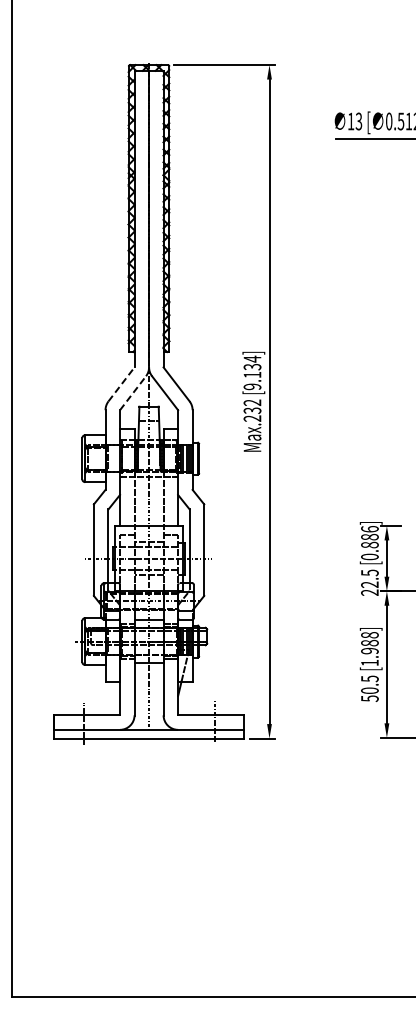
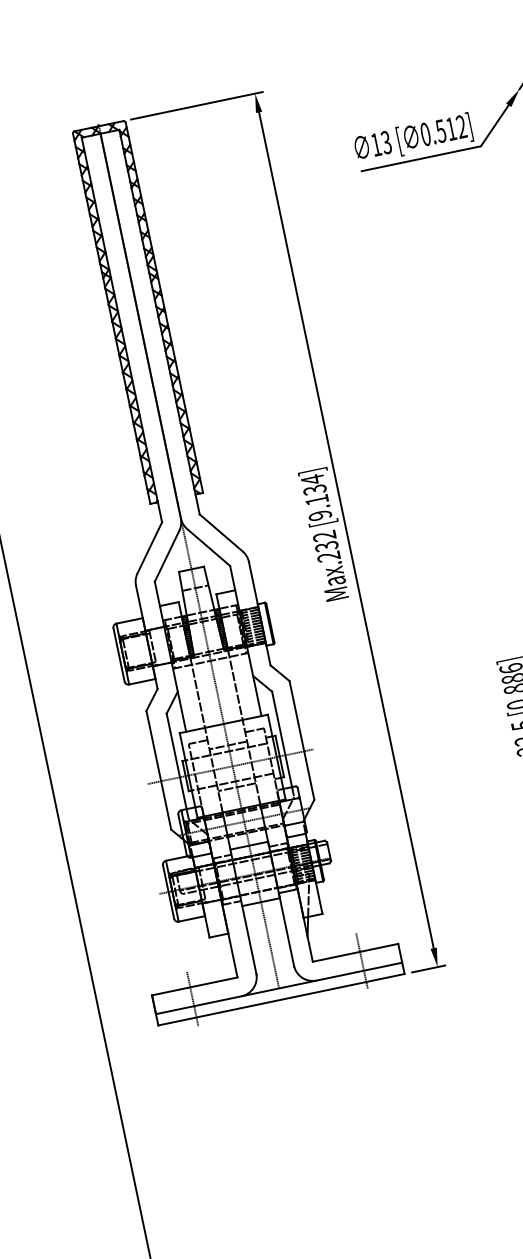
line: (121, 383) -> (149, 546), dashed -> solid
line: (133, 392) -> (167, 555), dashed -> solid

